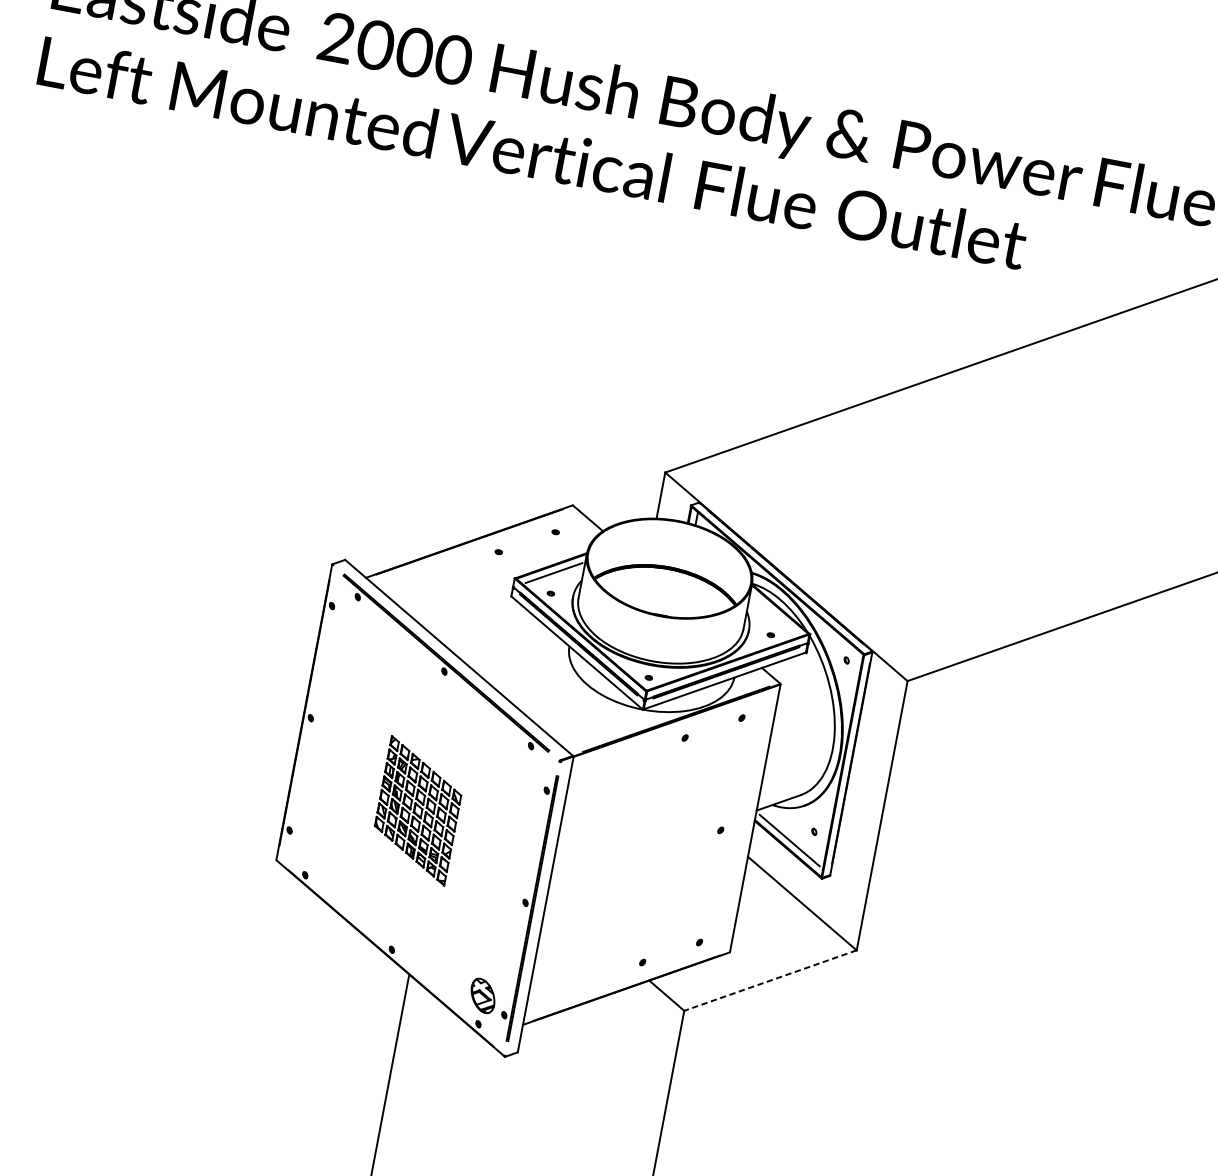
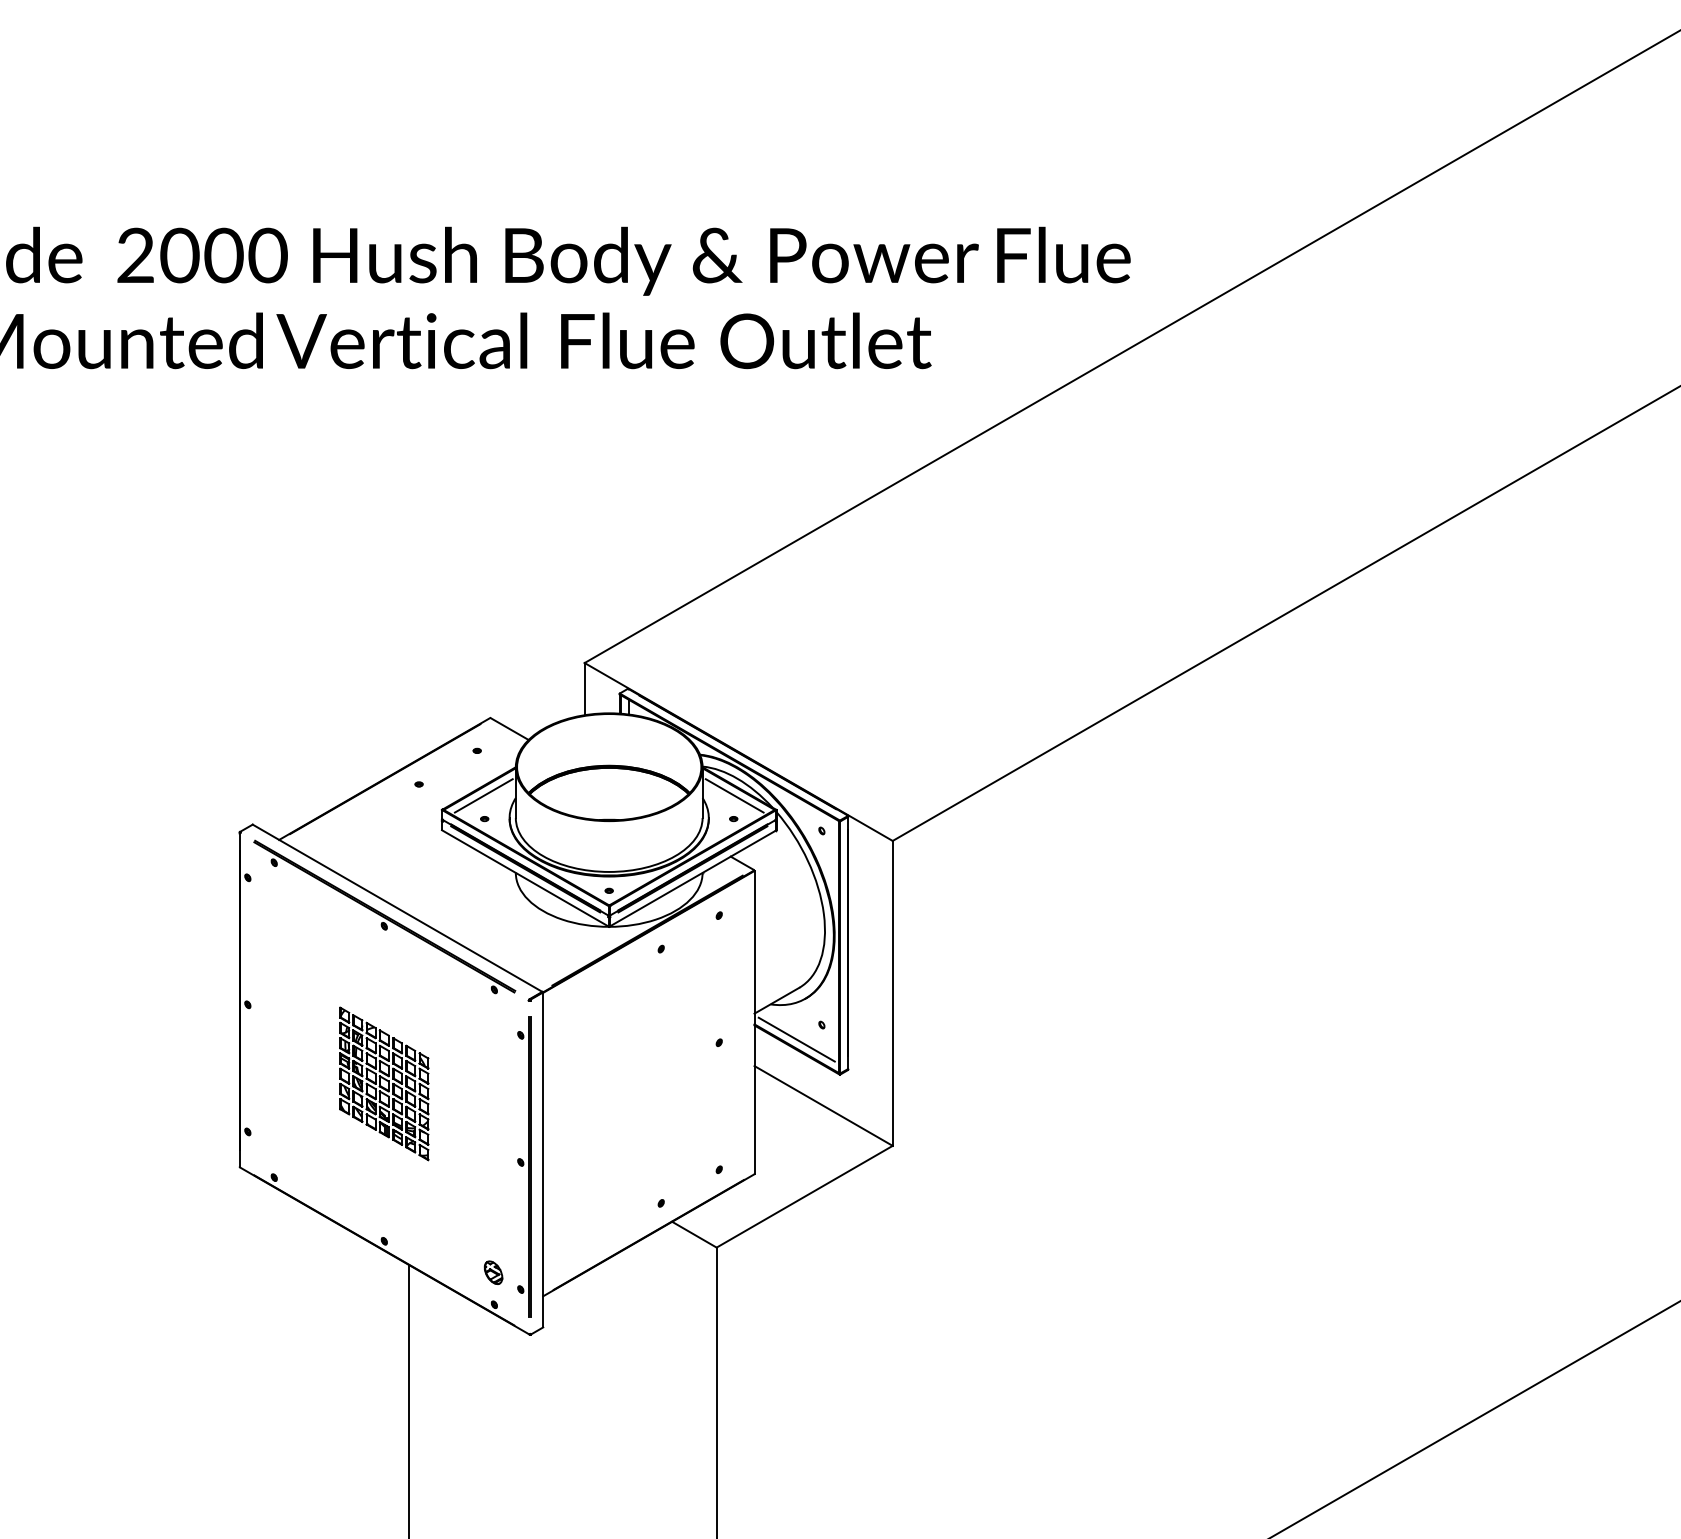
line: (775, 614) -> (734, 795), added
line: (770, 980) -> (804, 1196), dashed -> solid
part: (483, 995) -> (493, 1272), size x0.62

